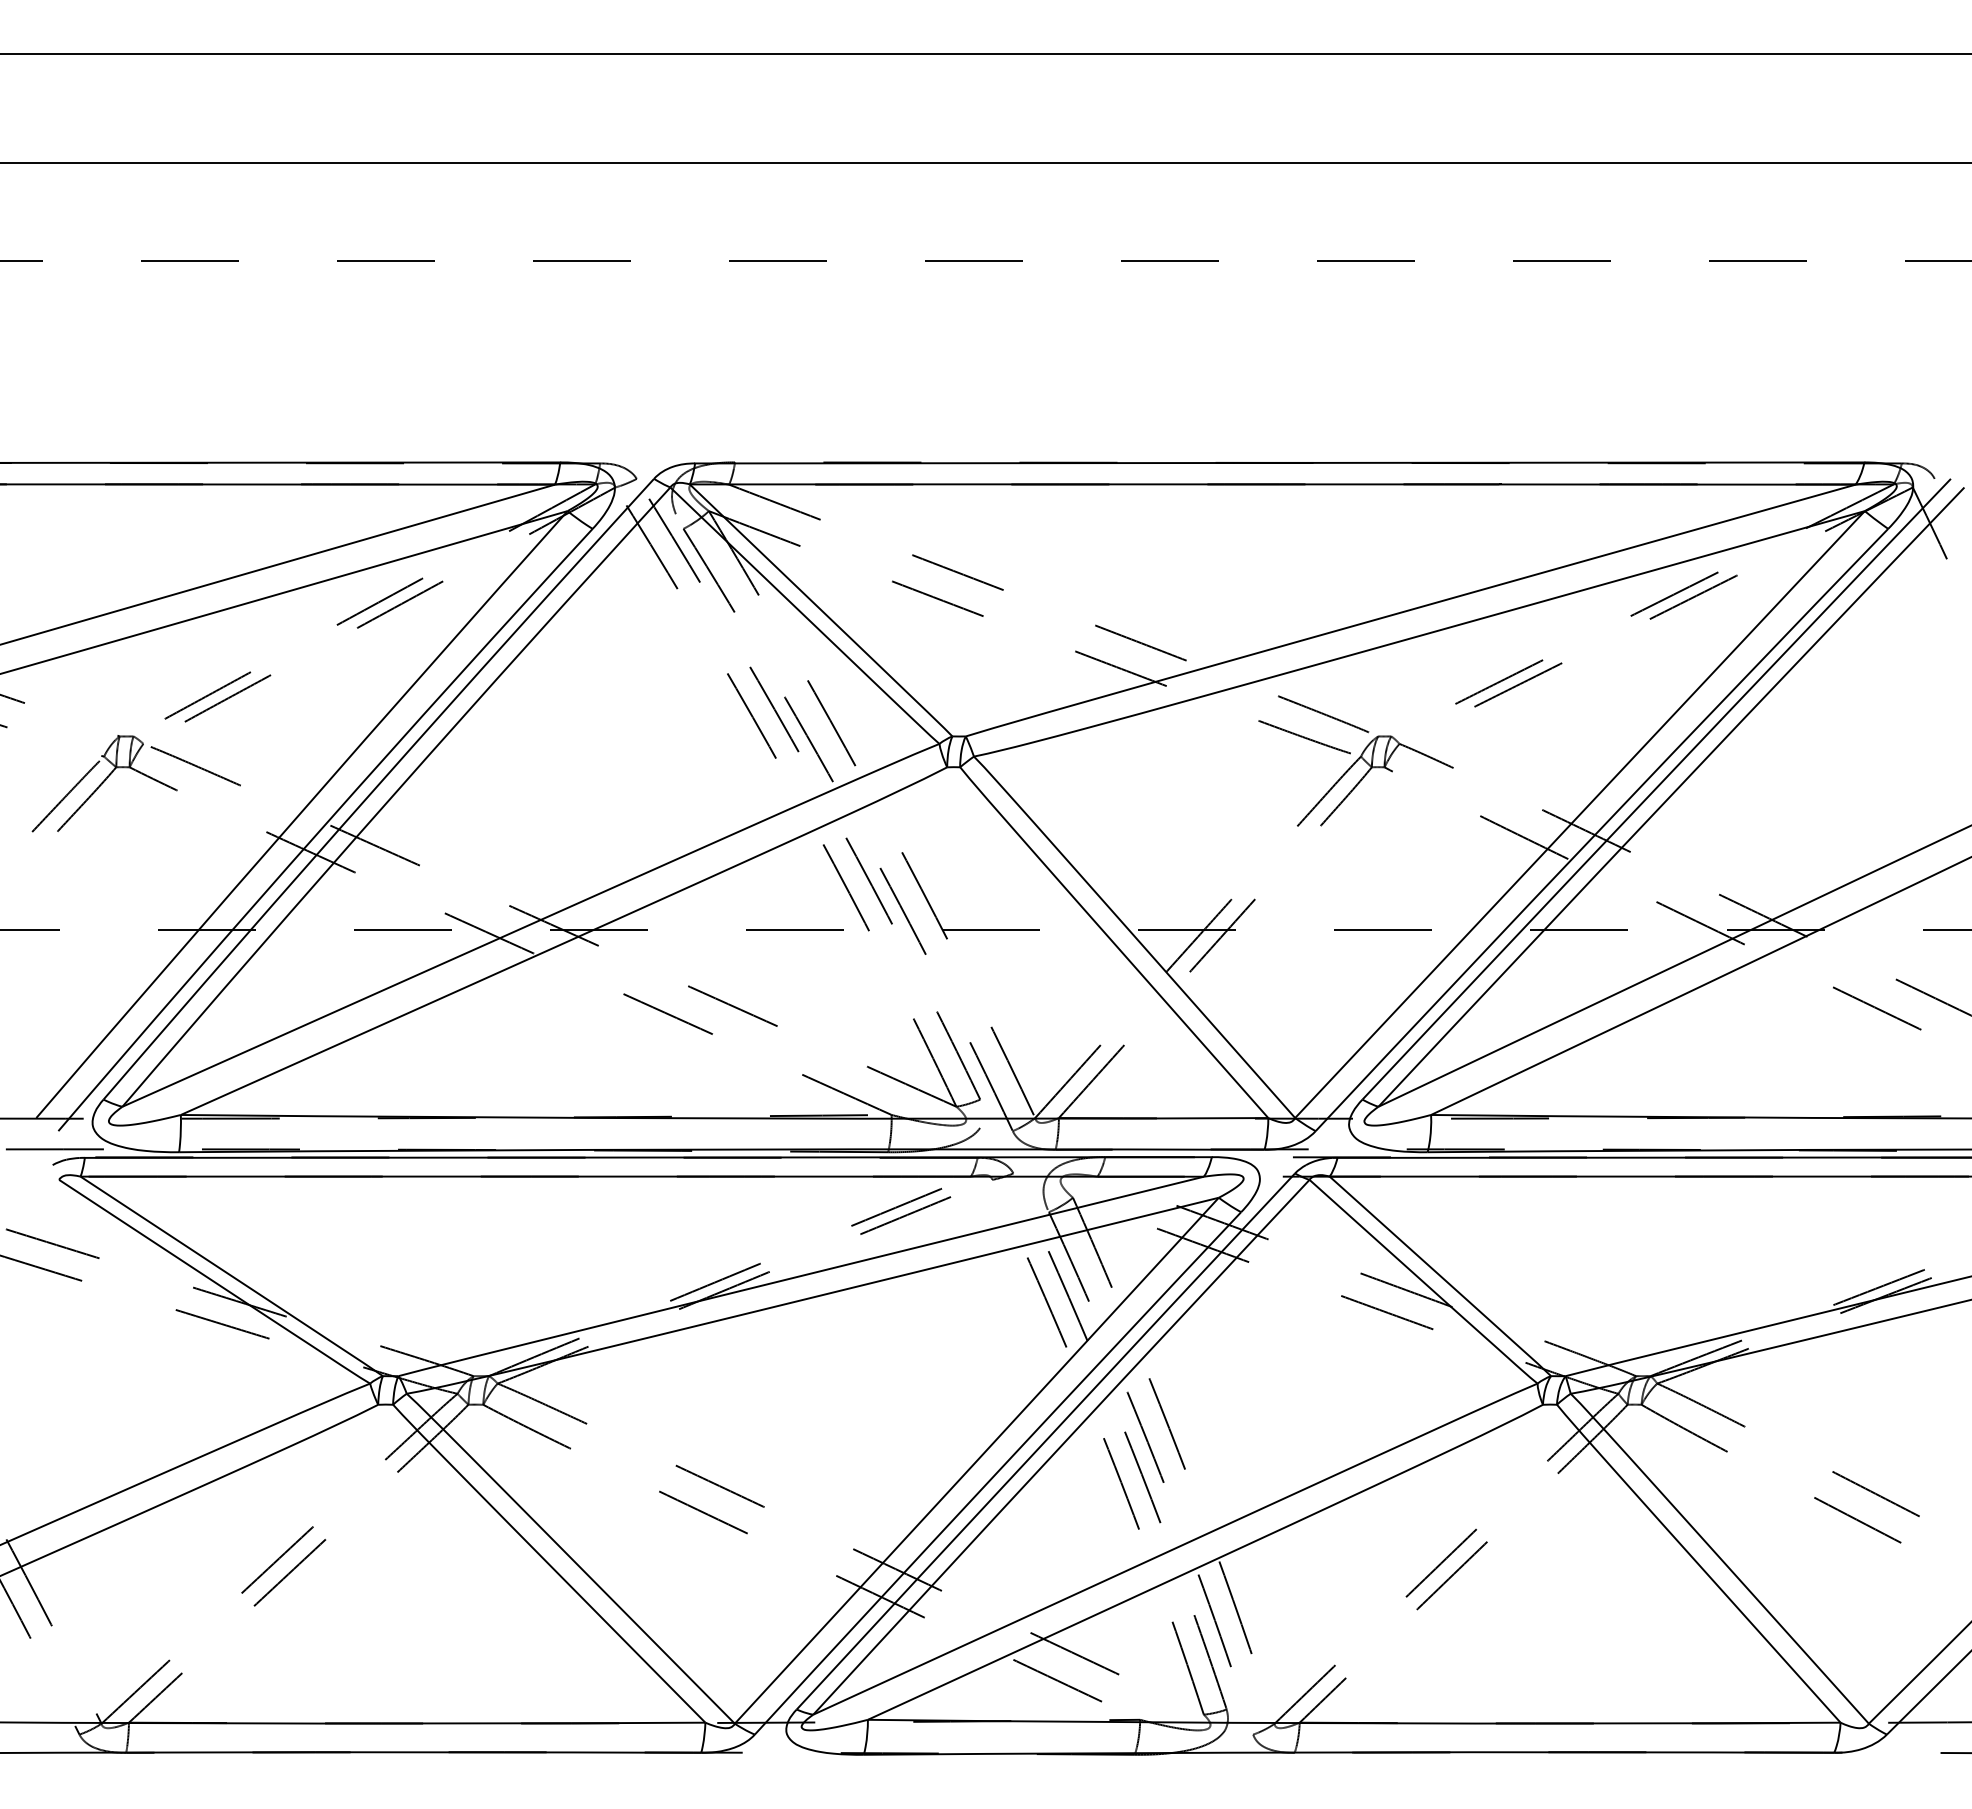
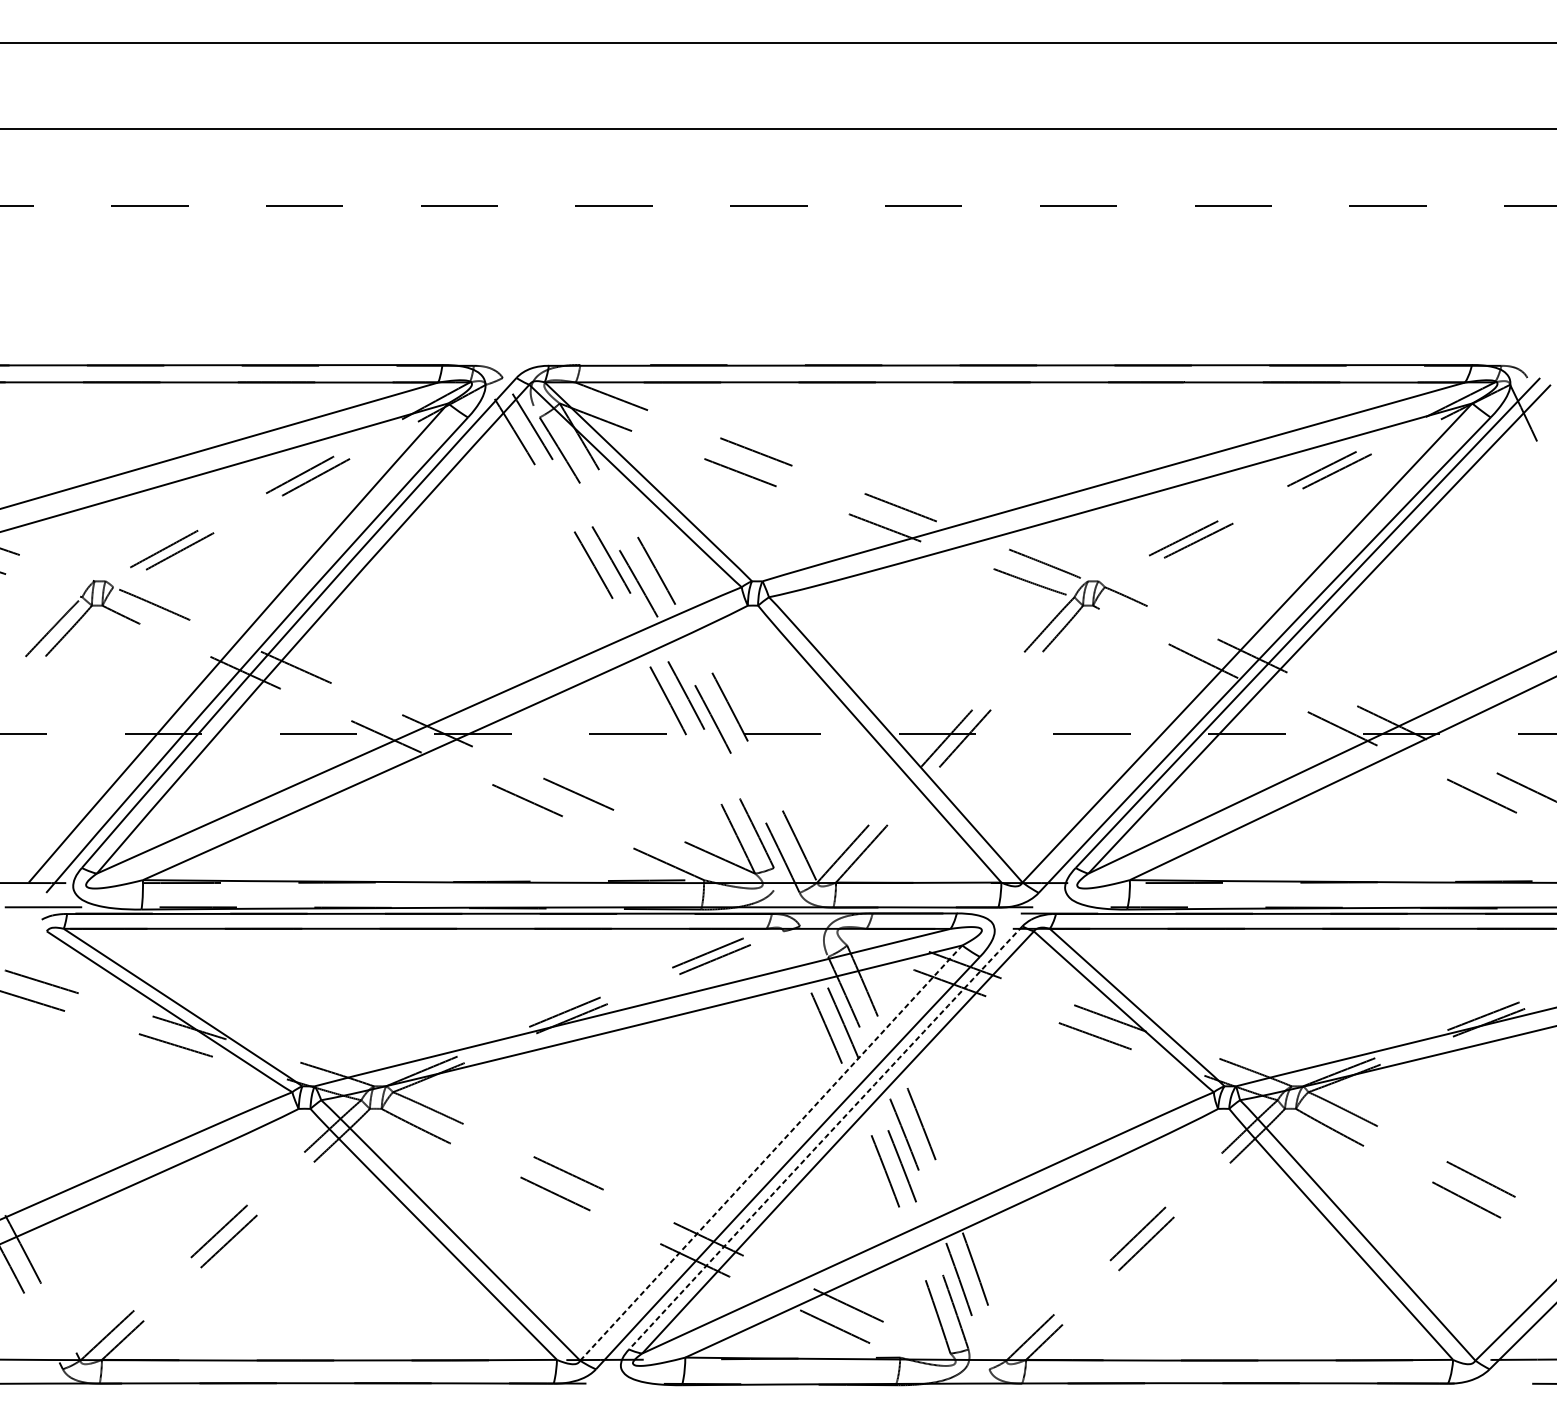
arc: (1045, 1441) -> (825, 1137), solid -> dashed
arc: (976, 1460) -> (771, 1152), solid -> dashed

